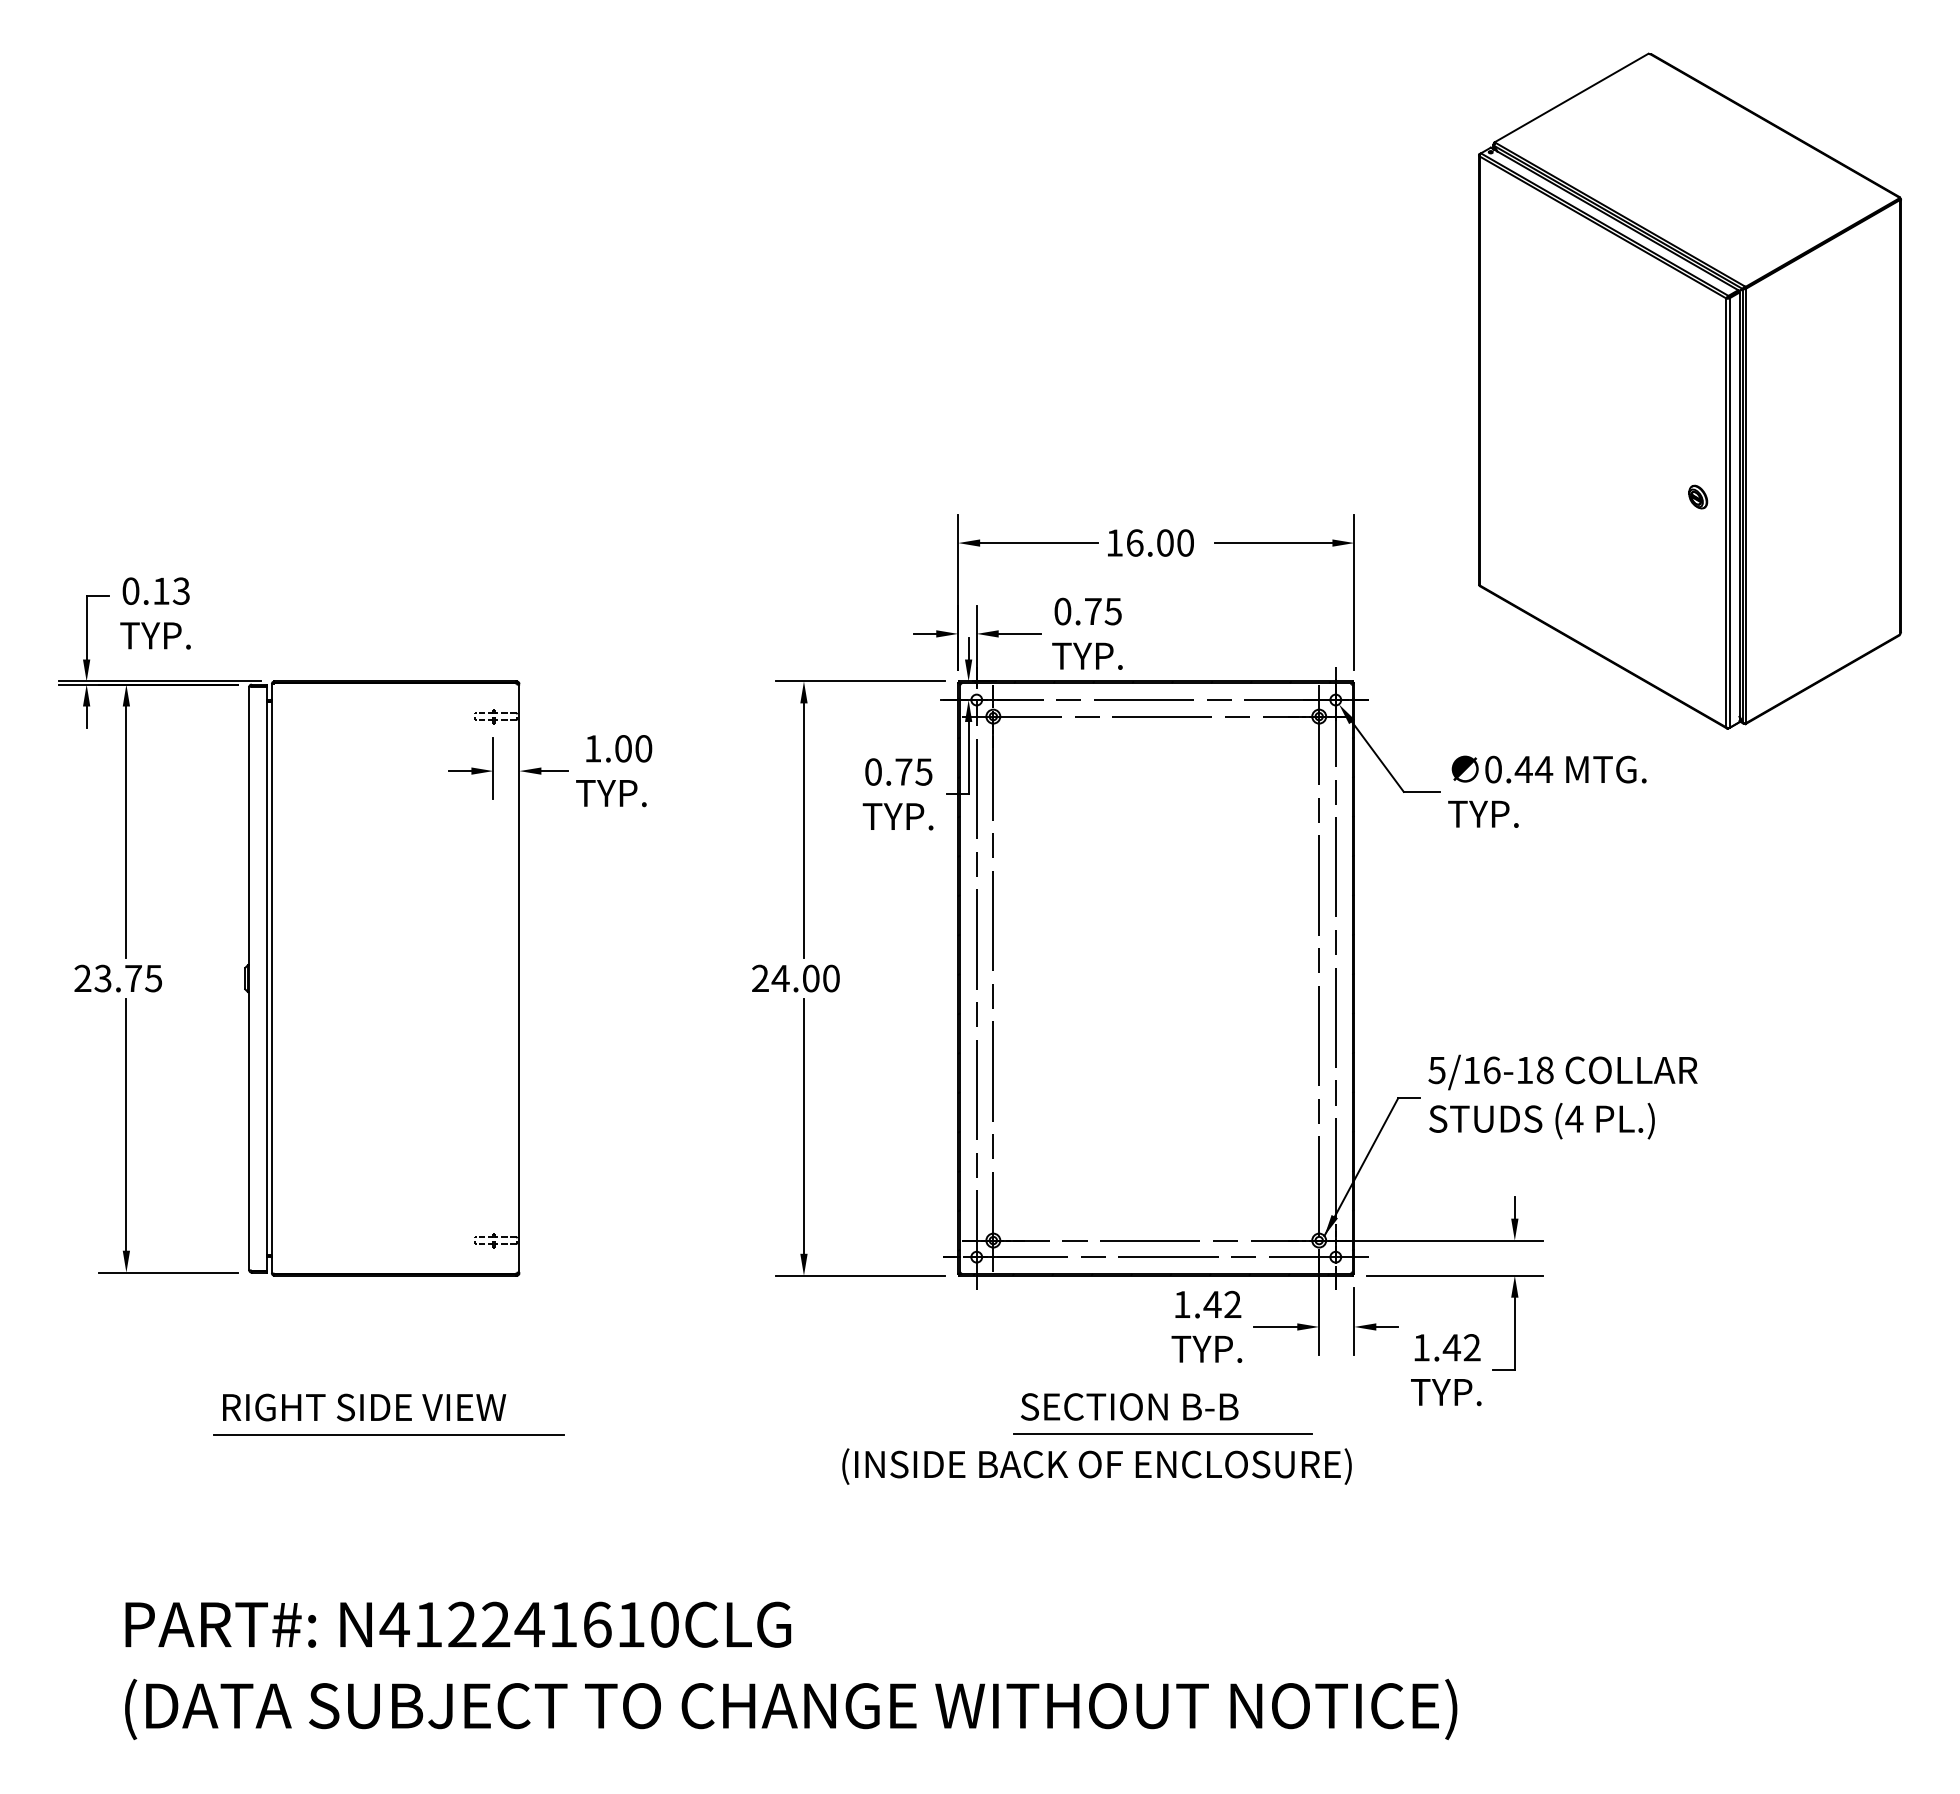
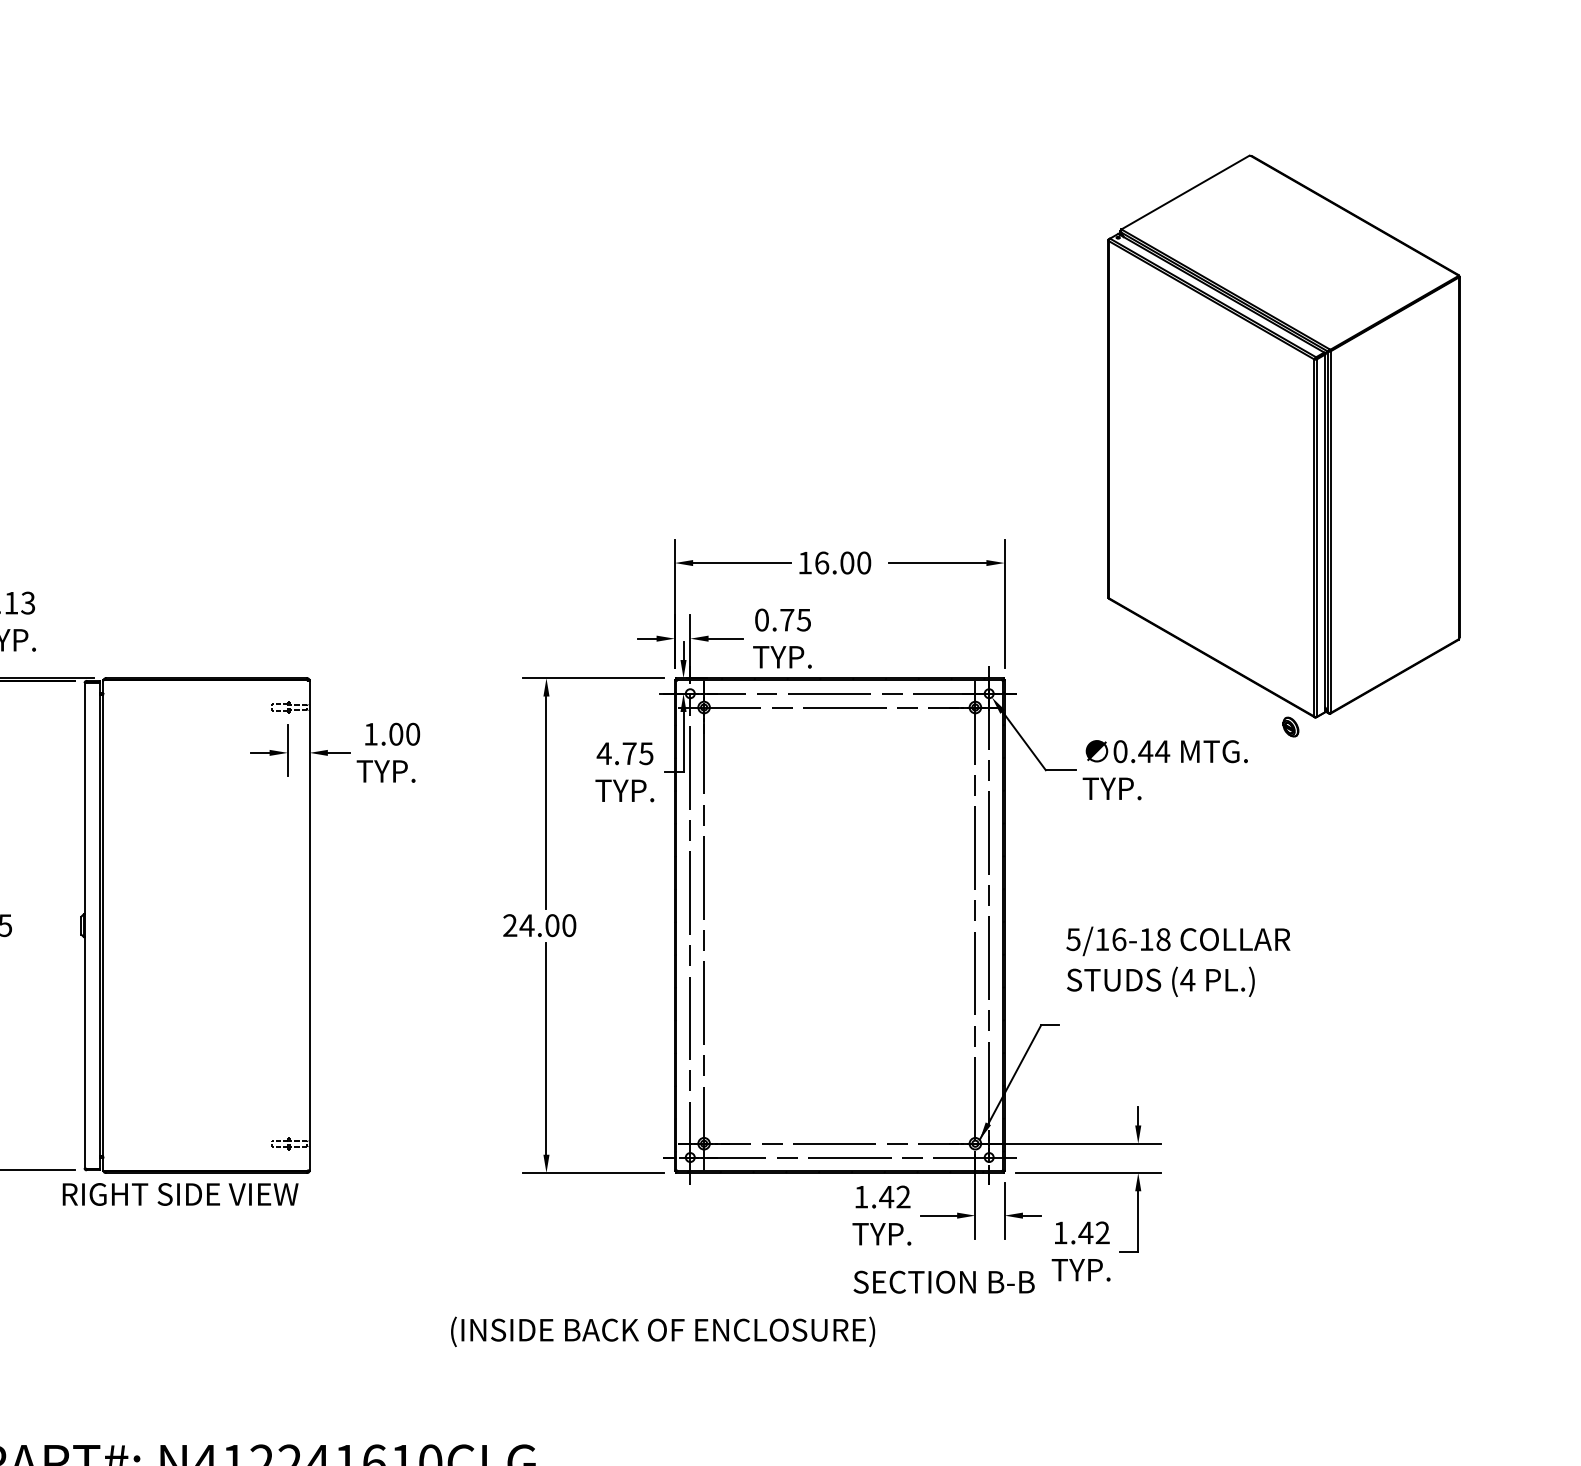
part: (1698, 496) -> (1291, 726), moved
text: (873, 771) -> (604, 753), 0.75 -> 4.75
text: (1562, 1096) -> (1177, 961), moved
text: (1129, 1406) -> (944, 1281), moved
text: (364, 1407) -> (180, 1194), moved
line: (1162, 1434) -> (844, 1305), removed
line: (388, 1435) -> (200, 1306), removed
text: (1096, 1466) -> (662, 1331), moved

